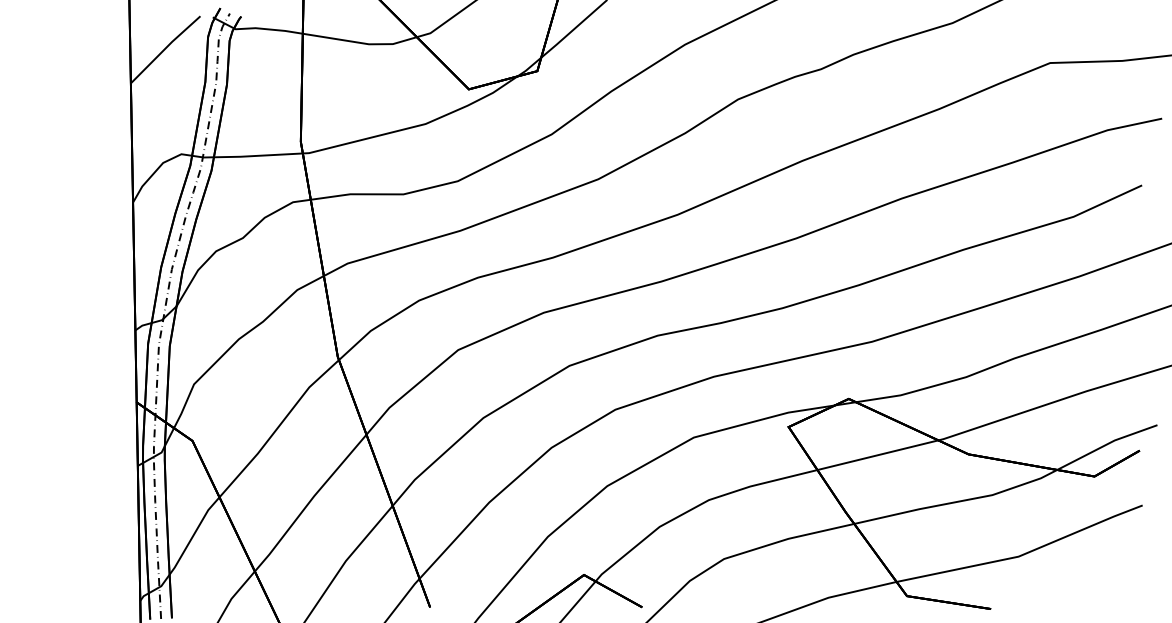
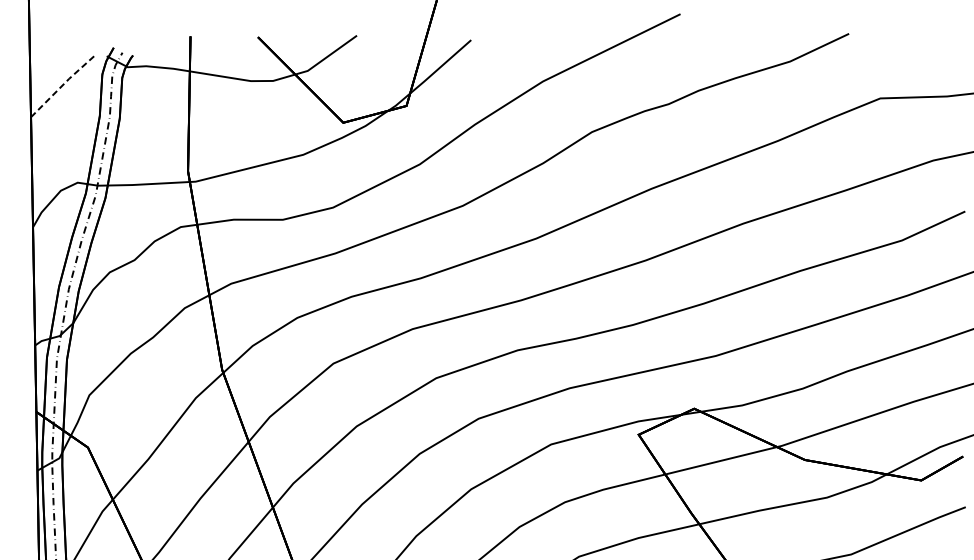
line: (165, 48) -> (63, 85), solid -> dashed

